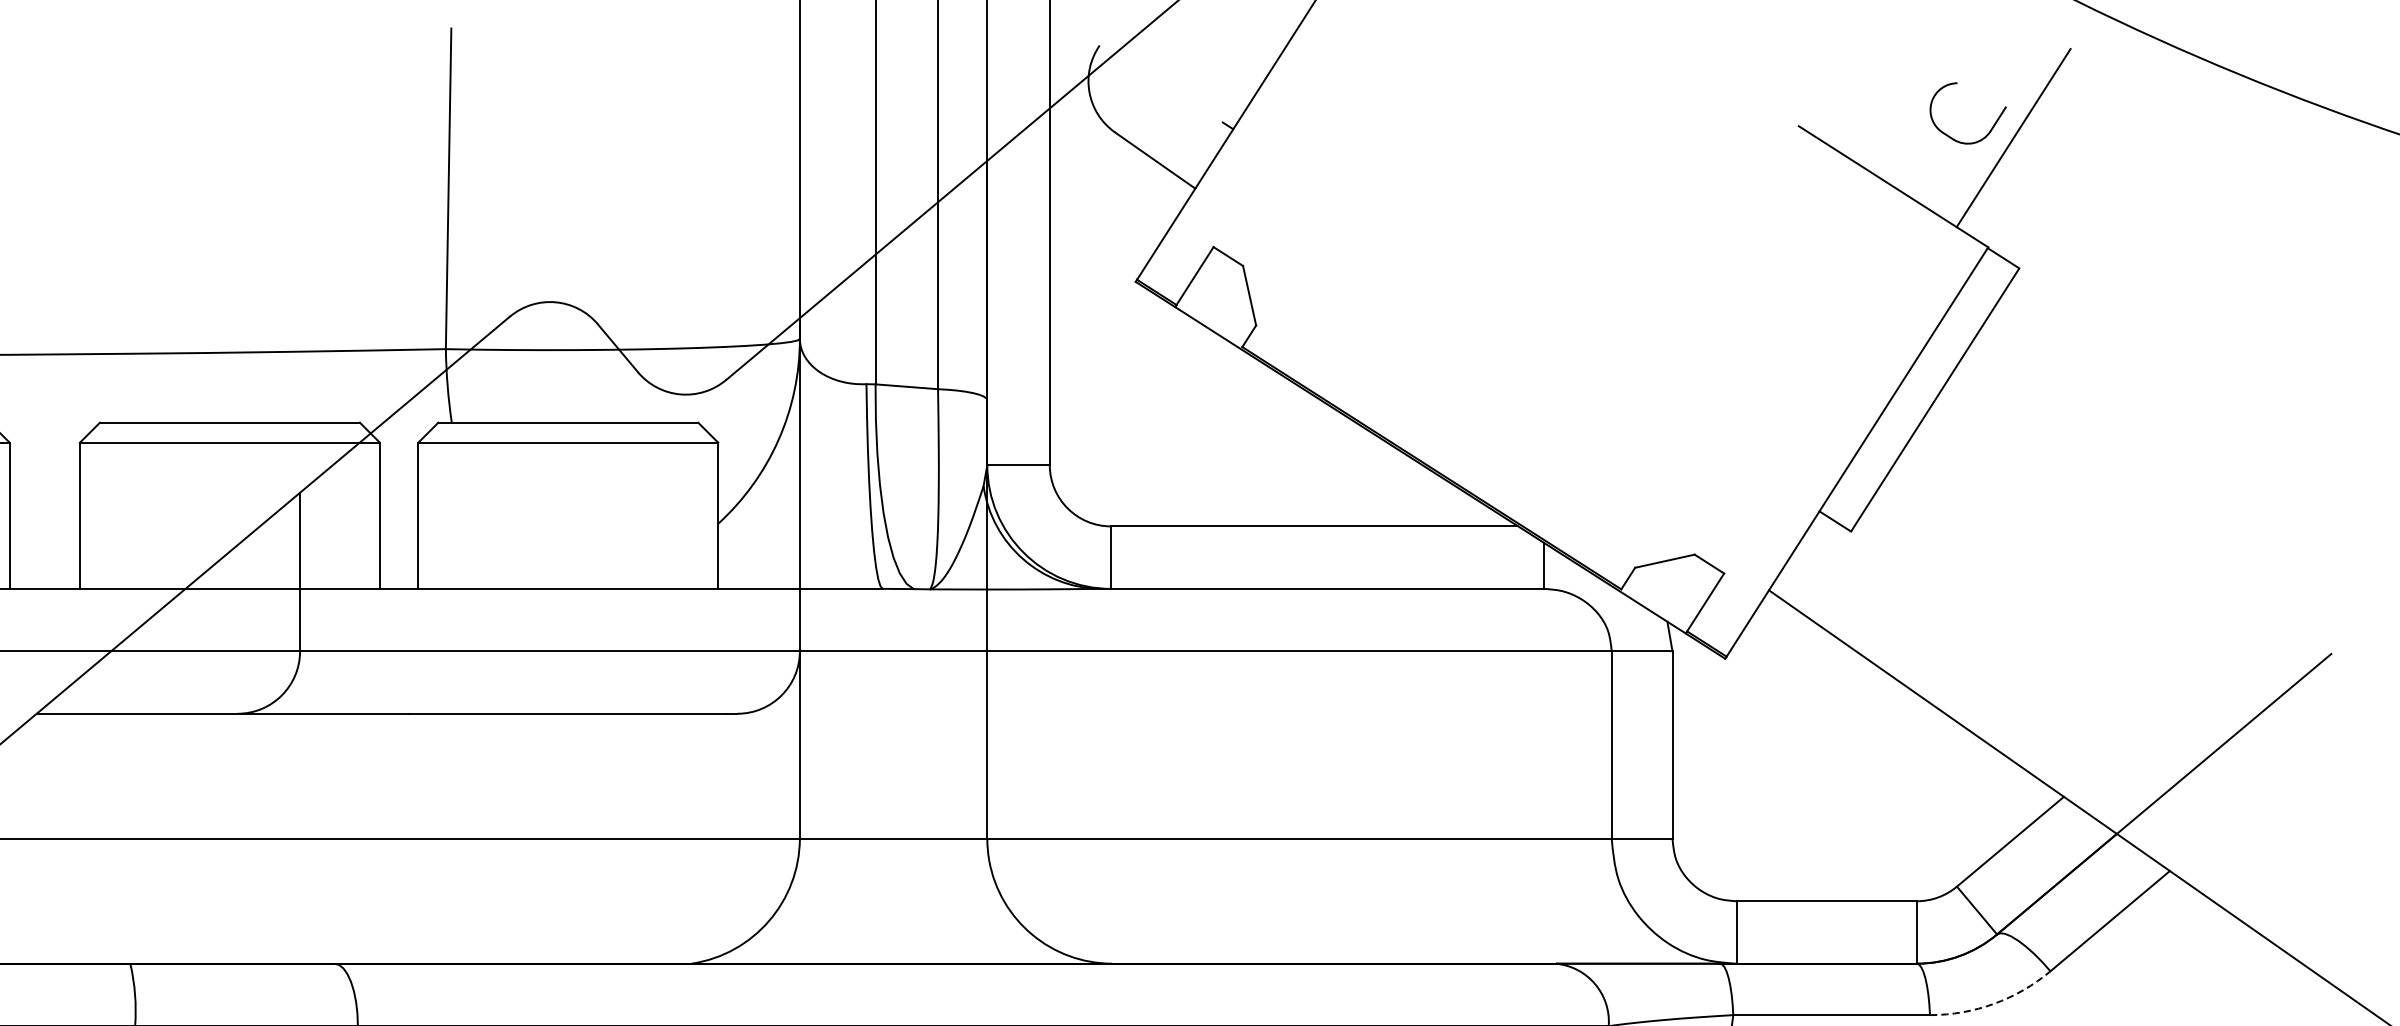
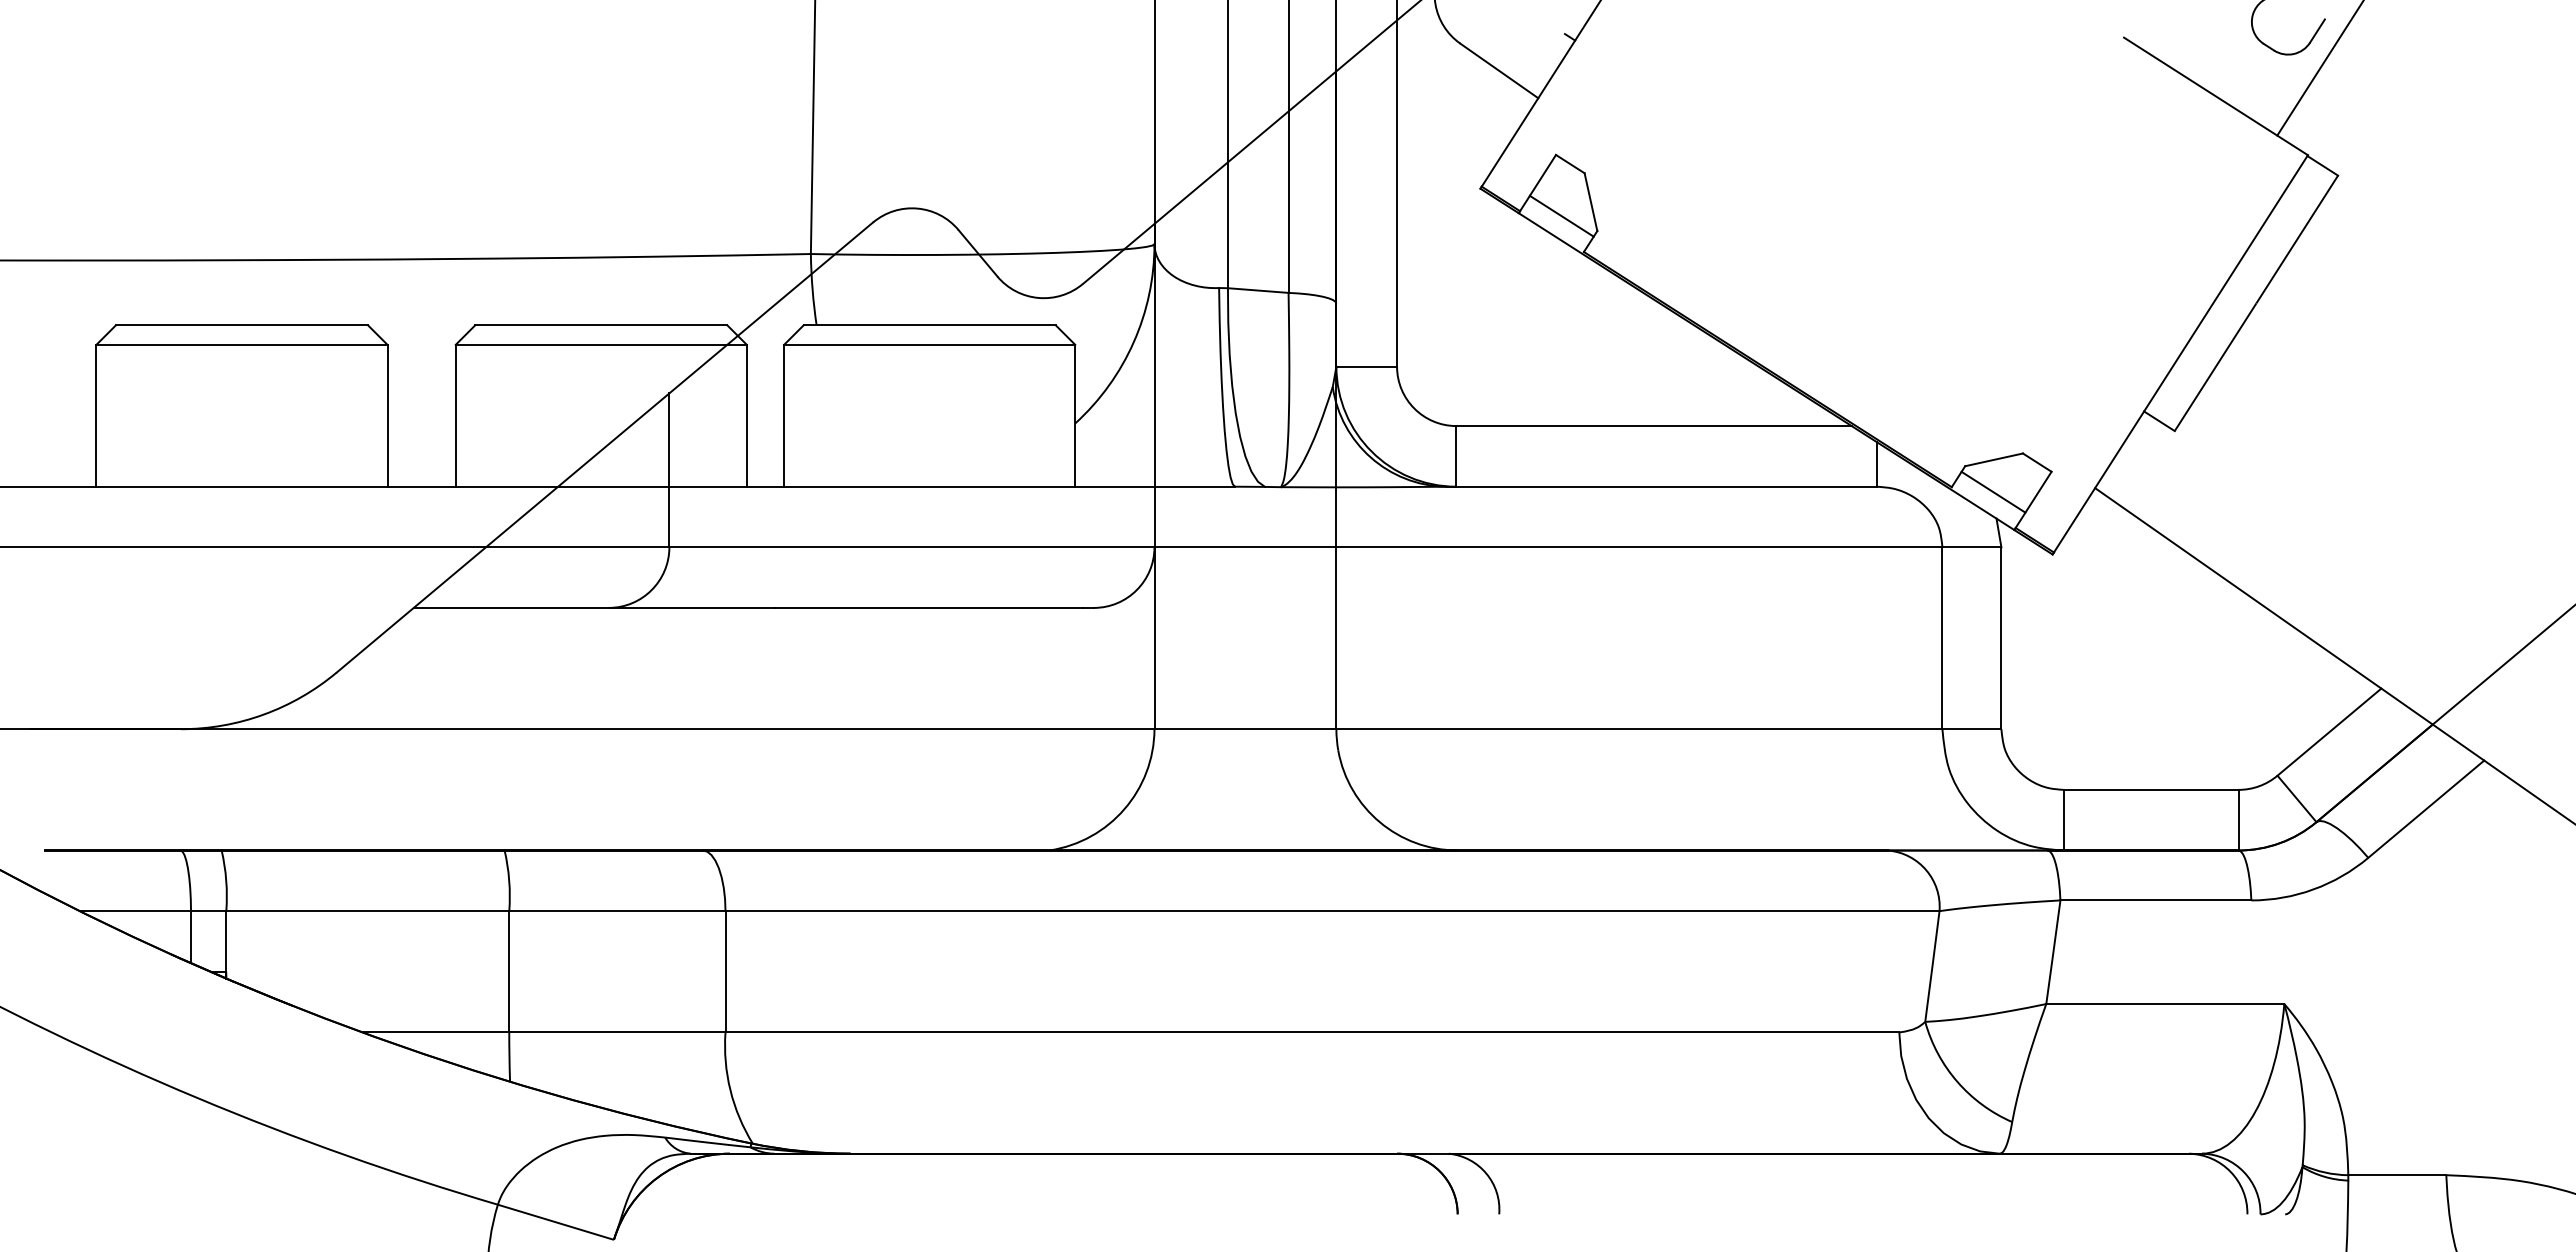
line: (1219, 309) -> (1561, 215), added
line: (1664, 593) -> (1993, 491), added
arc: (1994, 1003) -> (2313, 889), dashed -> solid

